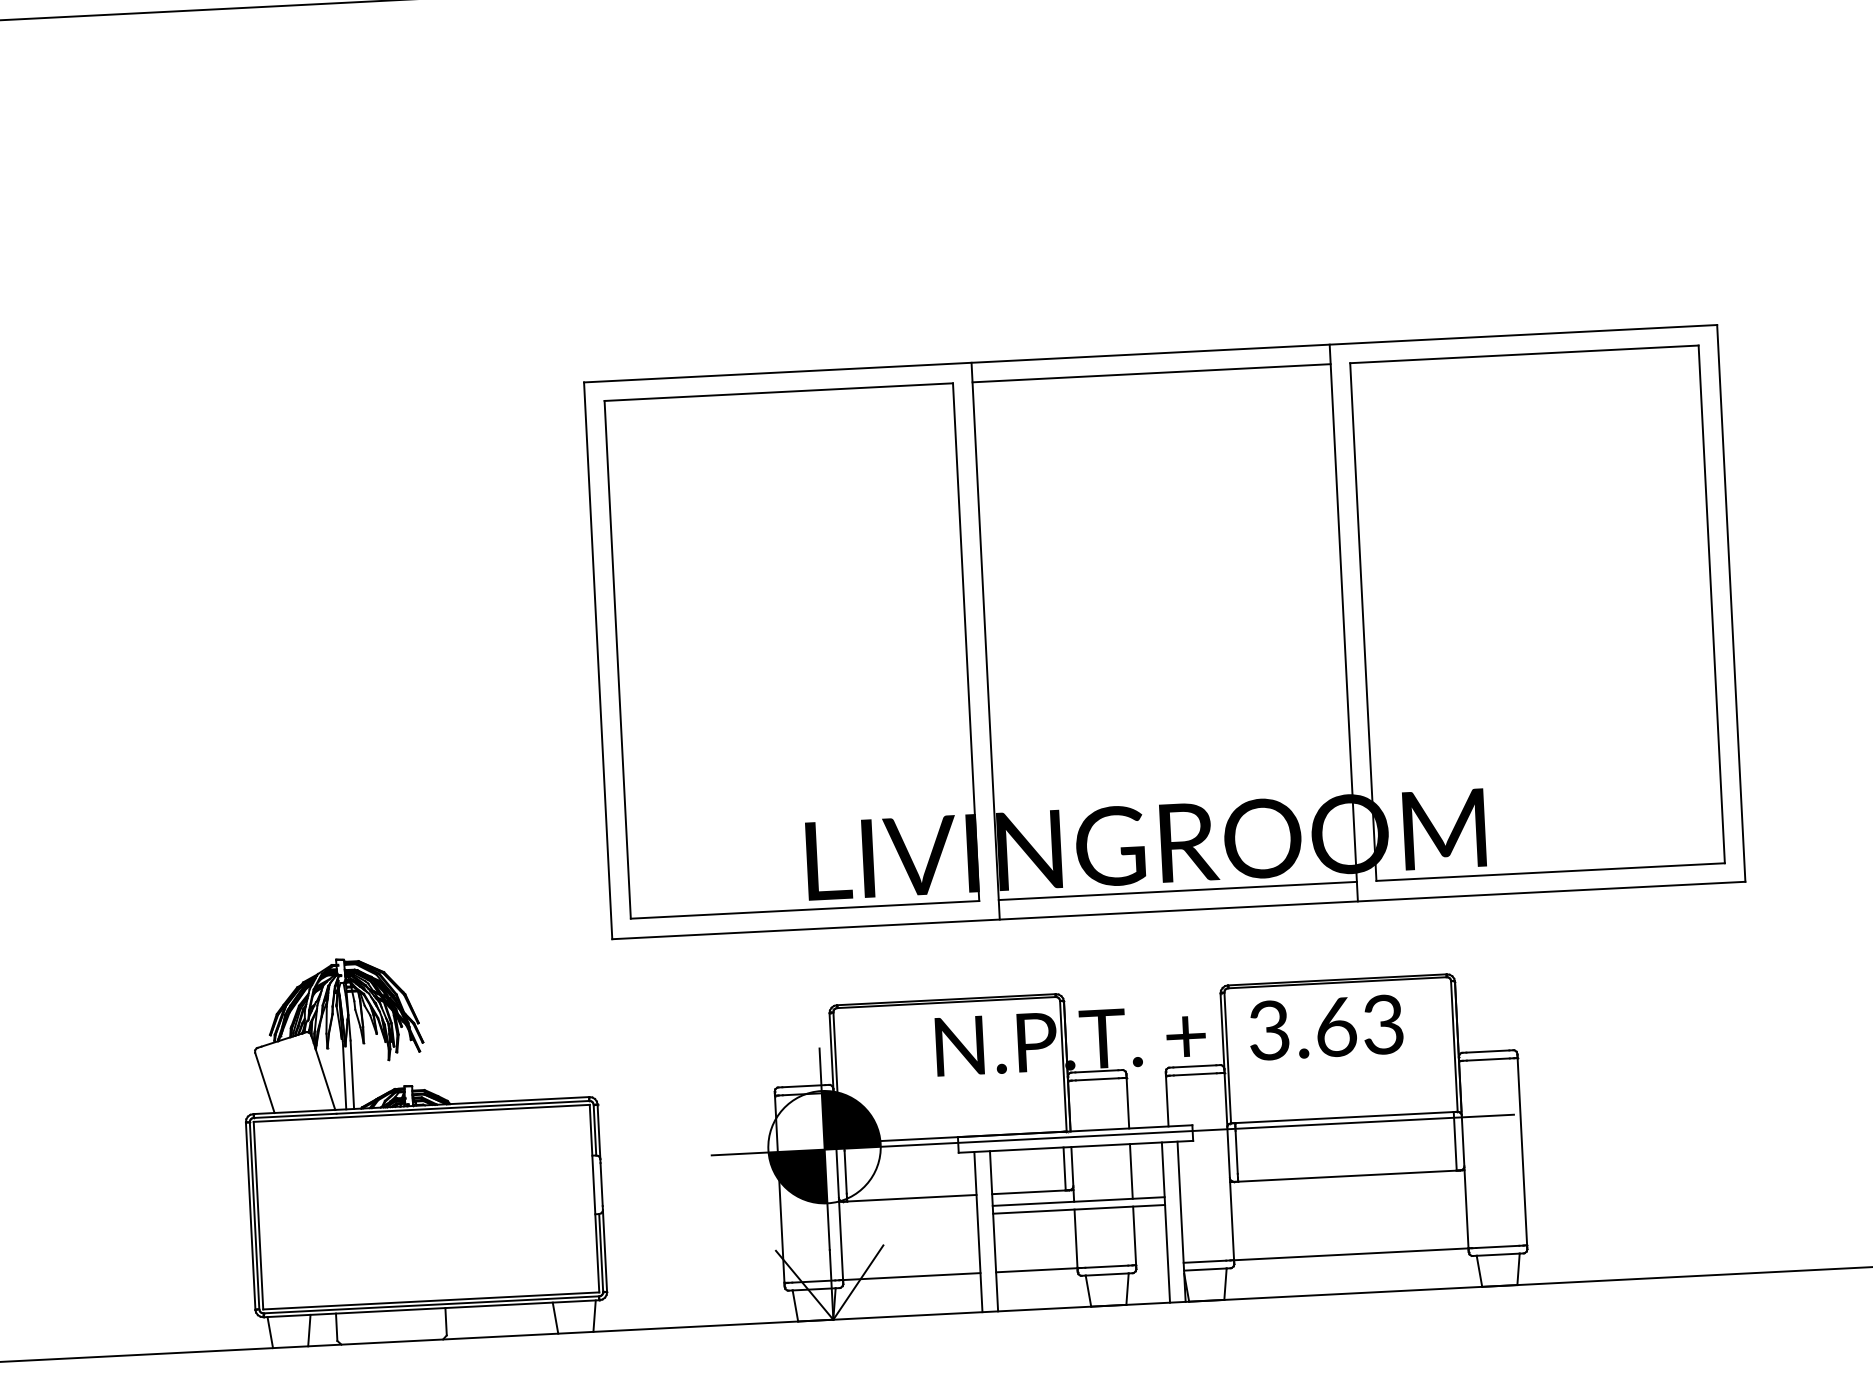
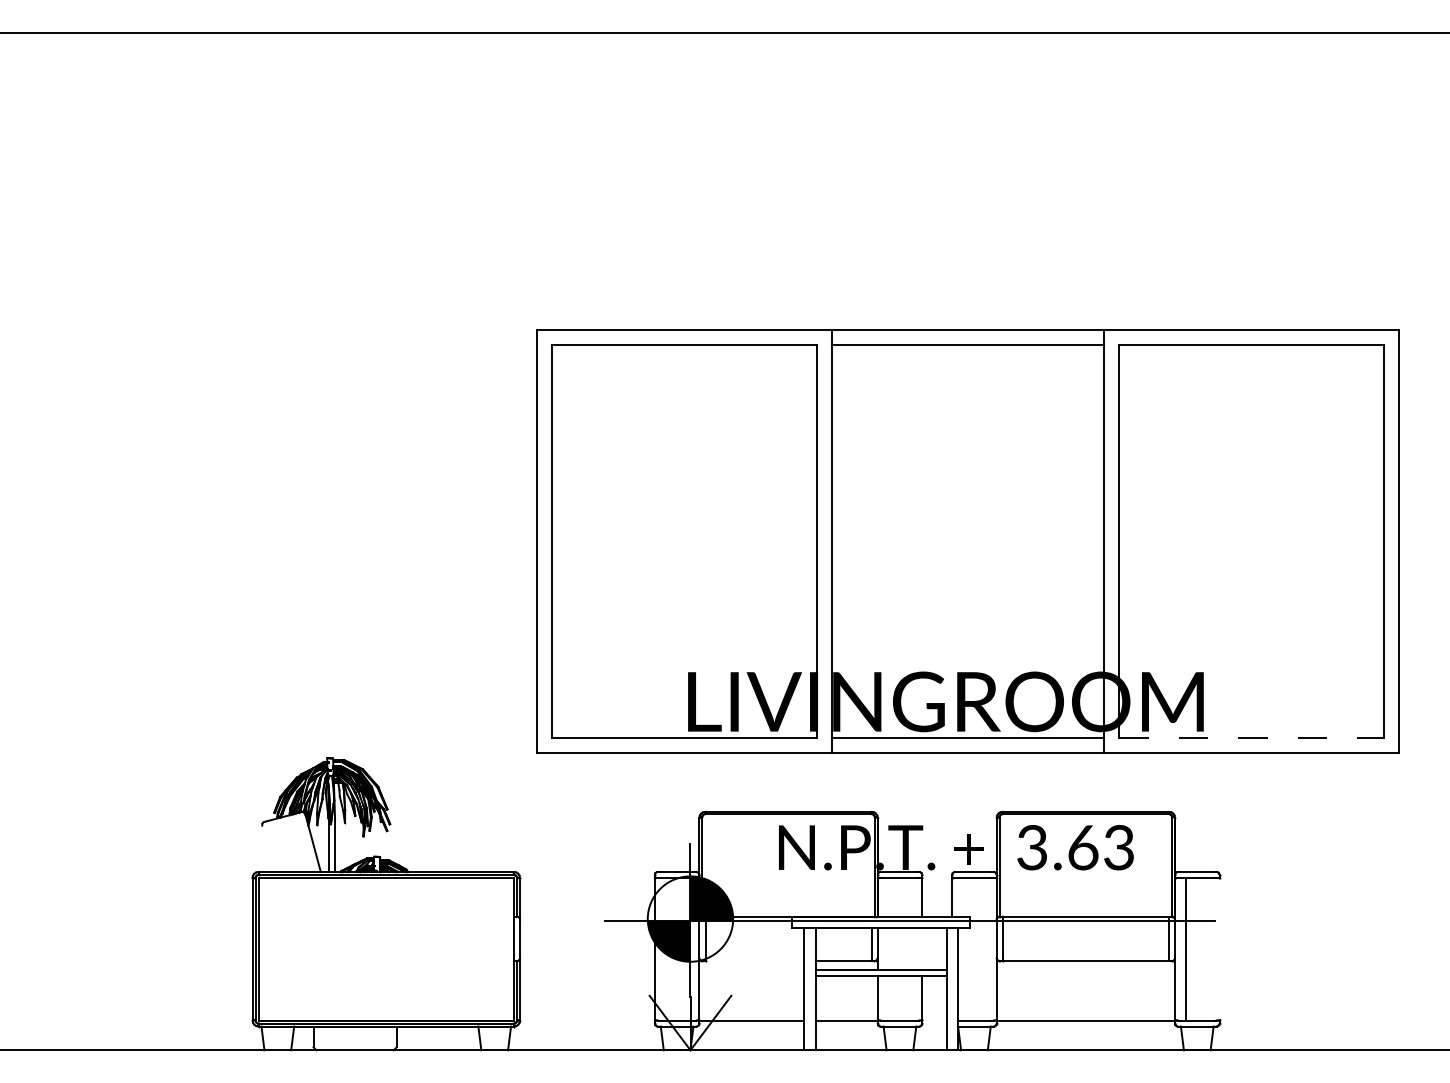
line: (1551, 872) -> (1252, 738), solid -> dashed
line: (264, 1082) -> (268, 848), removed
line: (1522, 1151) -> (1185, 949), moved
line: (1131, 1171) -> (922, 949), removed
line: (911, 1198) -> (754, 961), removed

